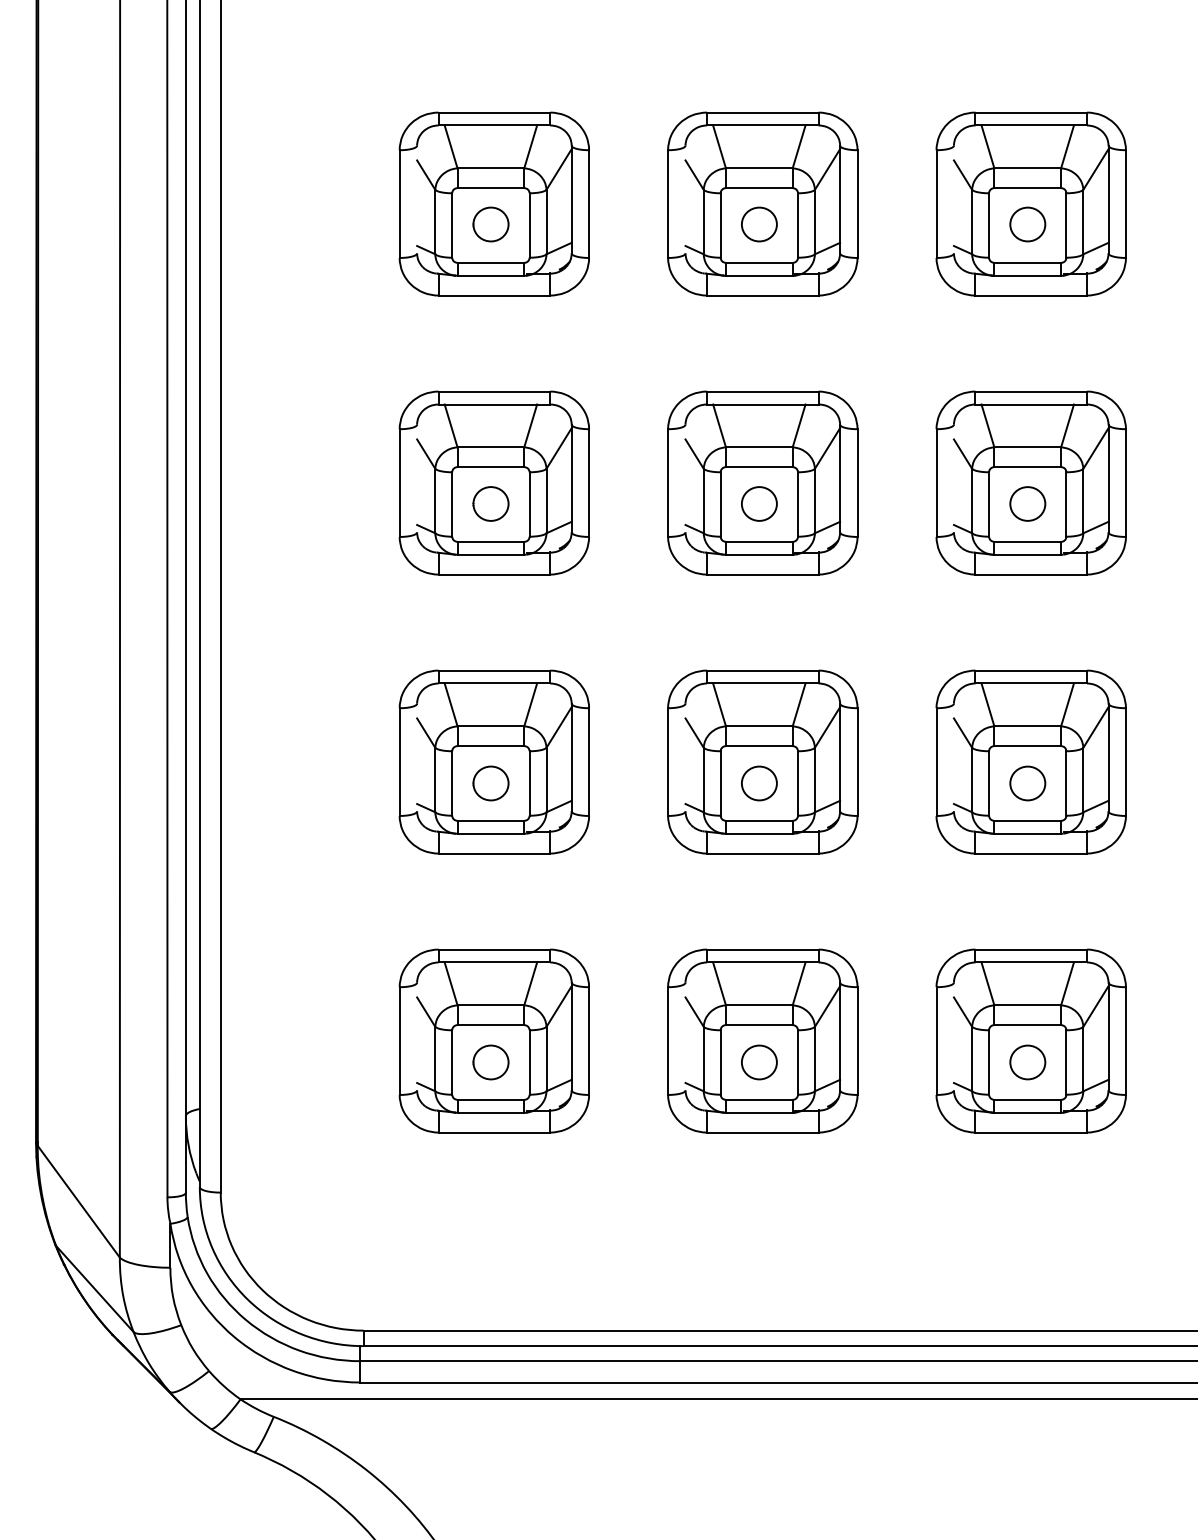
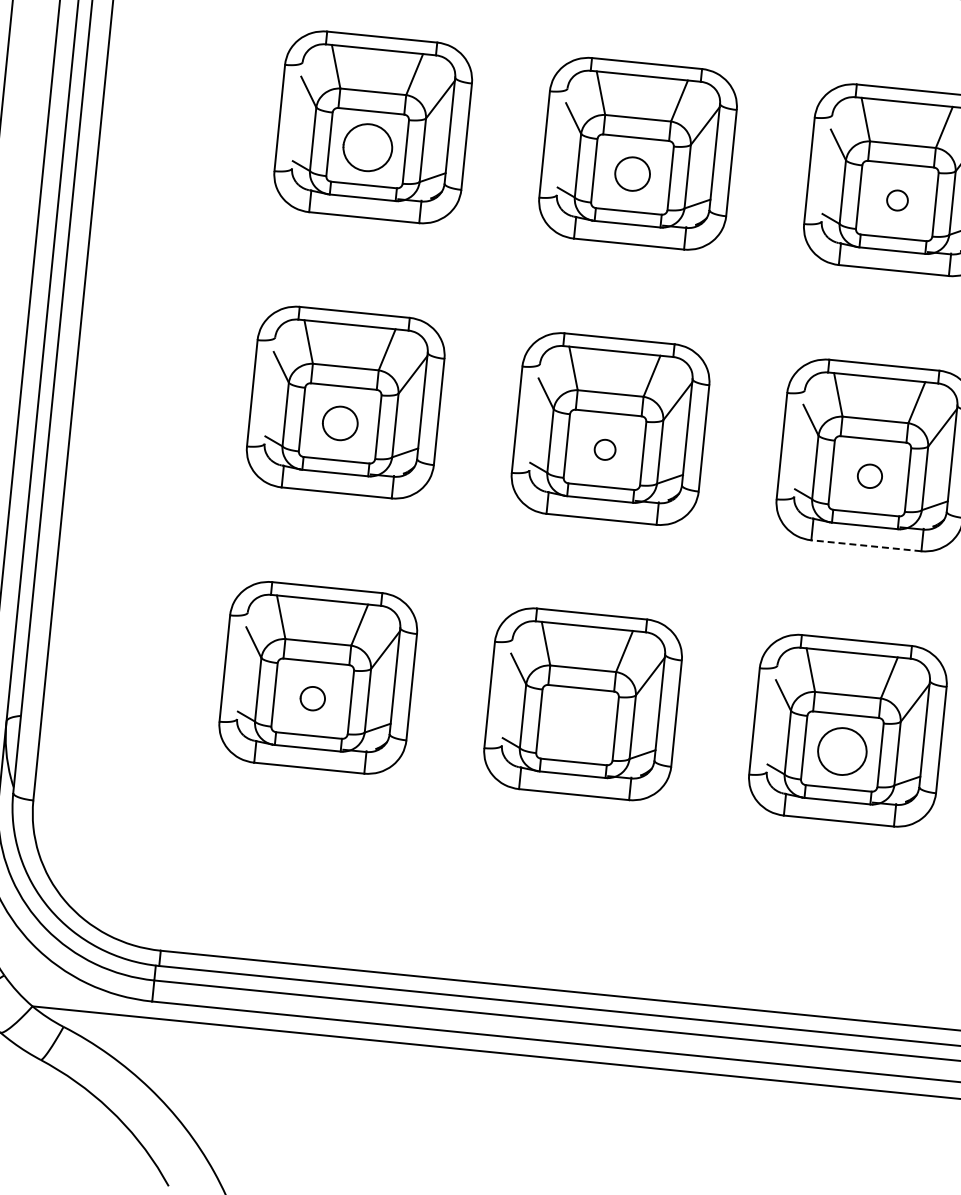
part: (490, 503) -> (367, 147), size x1.4
part: (1027, 503) -> (897, 200), size x0.6
part: (759, 783) -> (605, 449), size x0.6
part: (1027, 783) -> (869, 476), size x0.7
line: (1031, 853) -> (866, 545), solid -> dashed
part: (490, 1062) -> (312, 698), size x0.7
part: (759, 1062) -> (577, 725), removed
part: (1027, 1062) -> (842, 751), size x1.4

